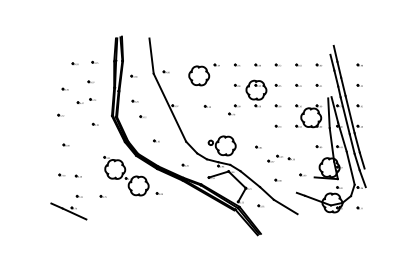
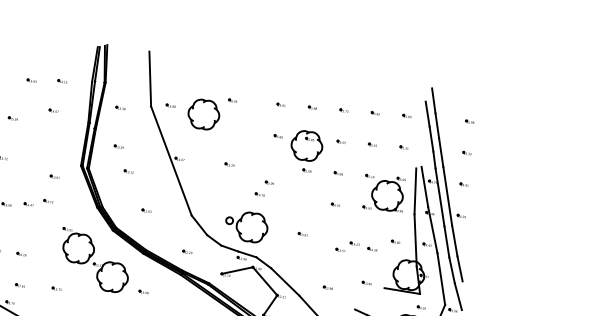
part: (203, 74) -> (210, 112), moved
part: (85, 100) -> (36, 201), moved
part: (234, 109) -> (264, 187), moved
part: (280, 158) -> (355, 246), moved

